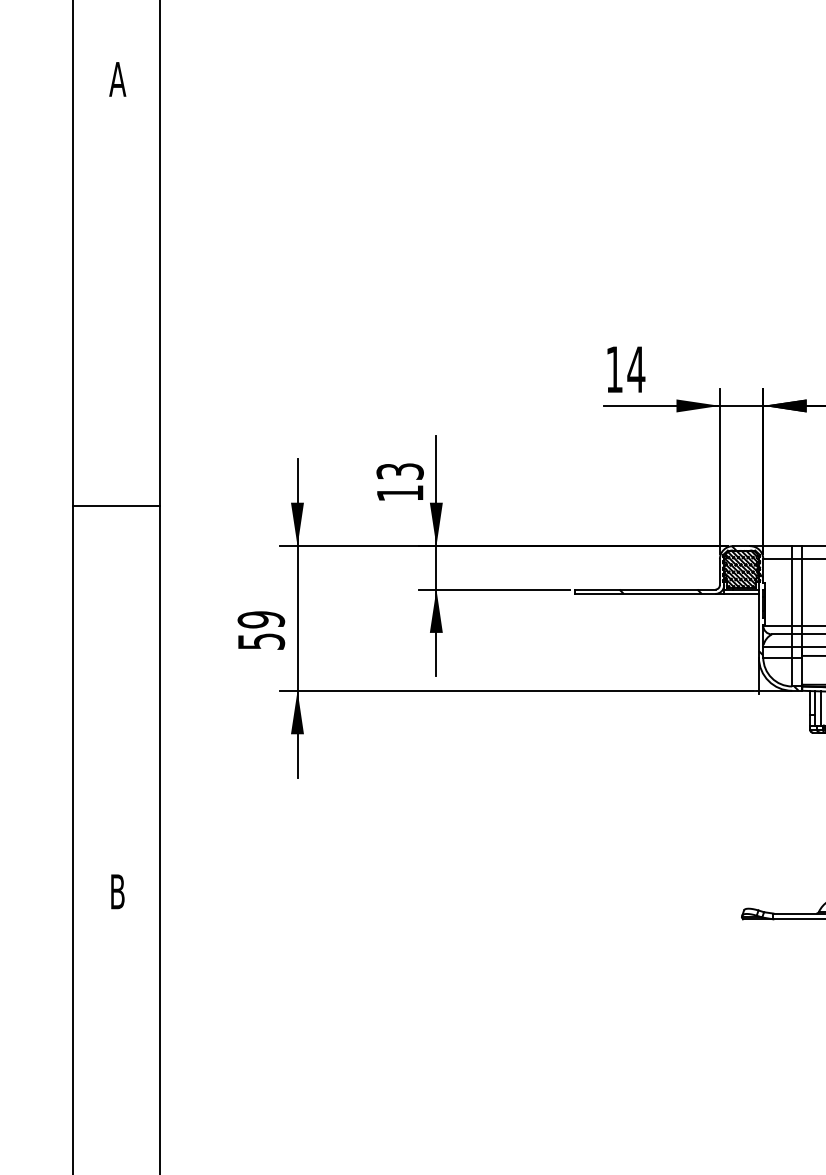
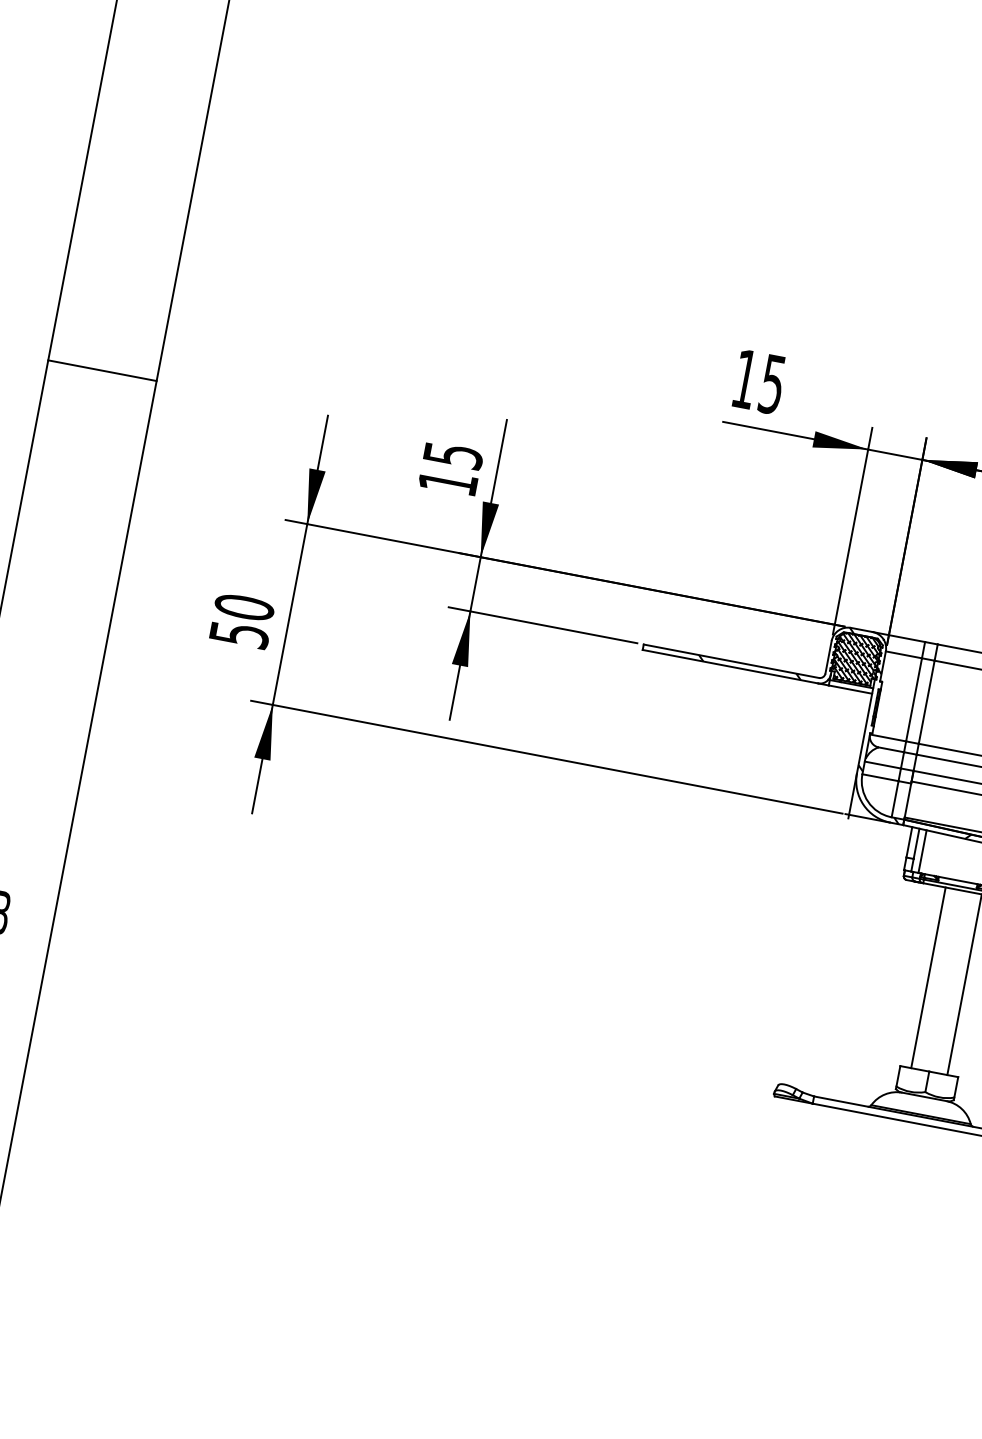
text: (636, 369) -> (772, 384), 14 -> 15
text: (399, 471) -> (452, 455), 13 -> 15
line: (116, 505) -> (102, 370), moved
text: (261, 619) -> (244, 607), 59 -> 50

